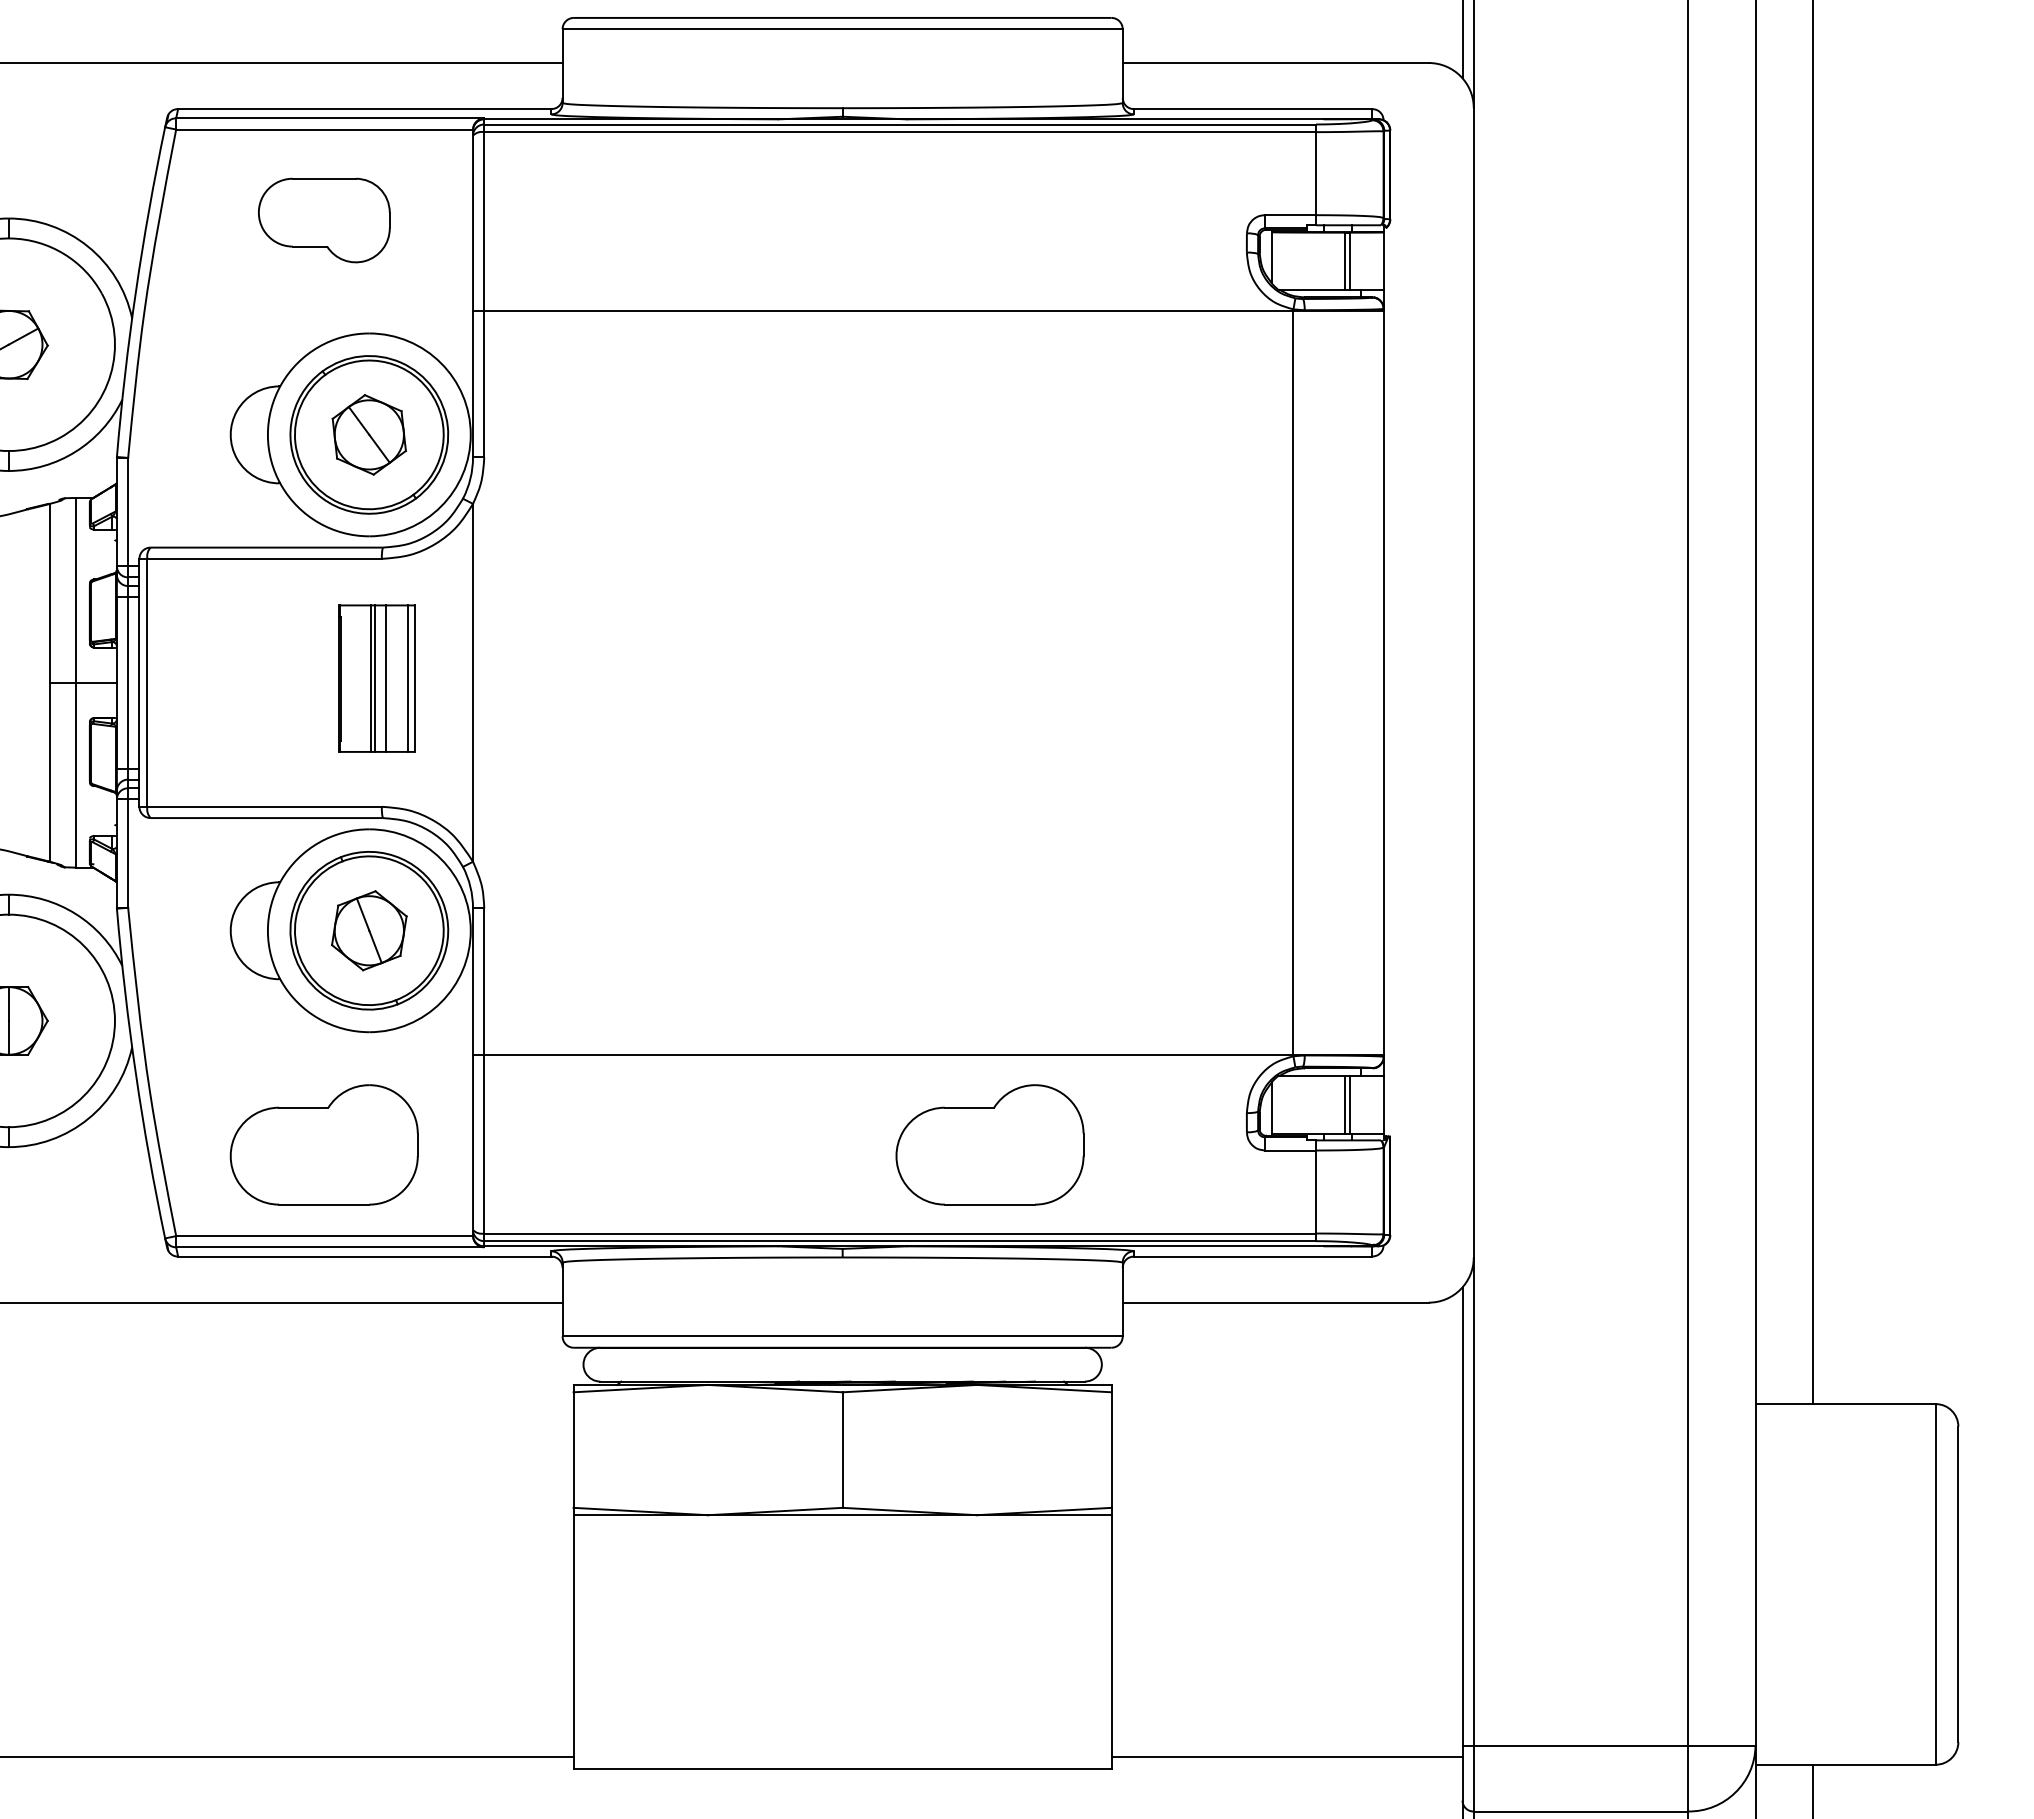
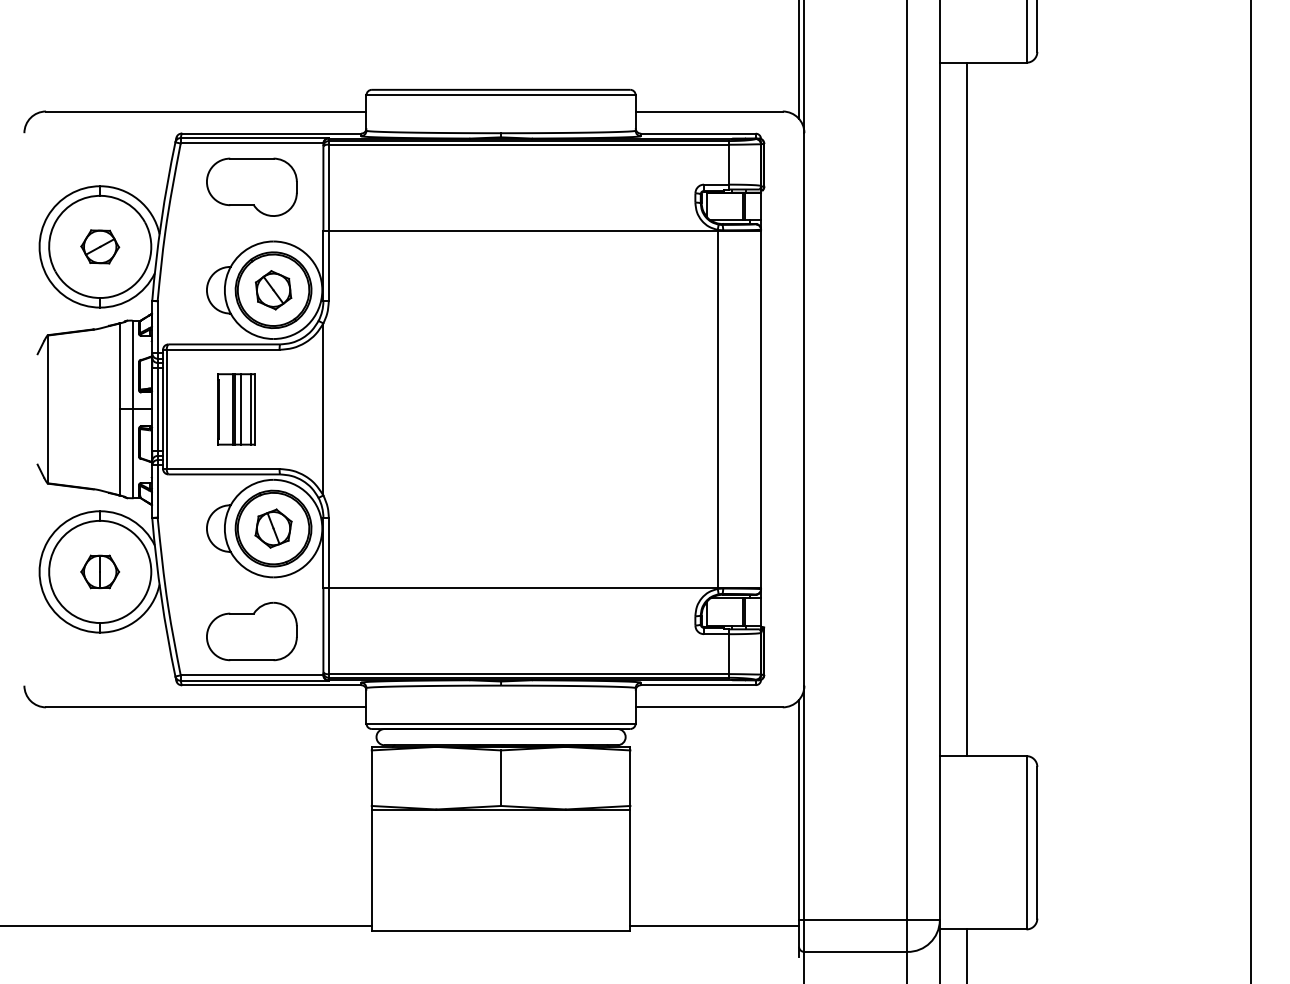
part: (323, 219) -> (251, 186), size x1.43
part: (377, 678) -> (236, 409), moved
part: (989, 1144) -> (571, 631), removed

